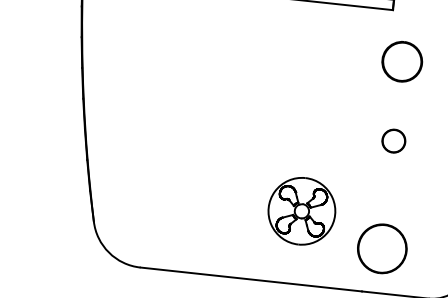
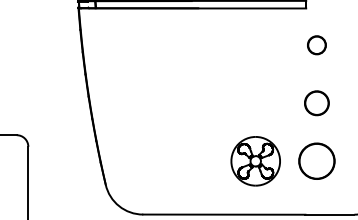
part: (401, 62) -> (316, 45), size x0.62
part: (393, 141) -> (316, 103), size x1.43
part: (381, 247) -> (316, 160), moved

